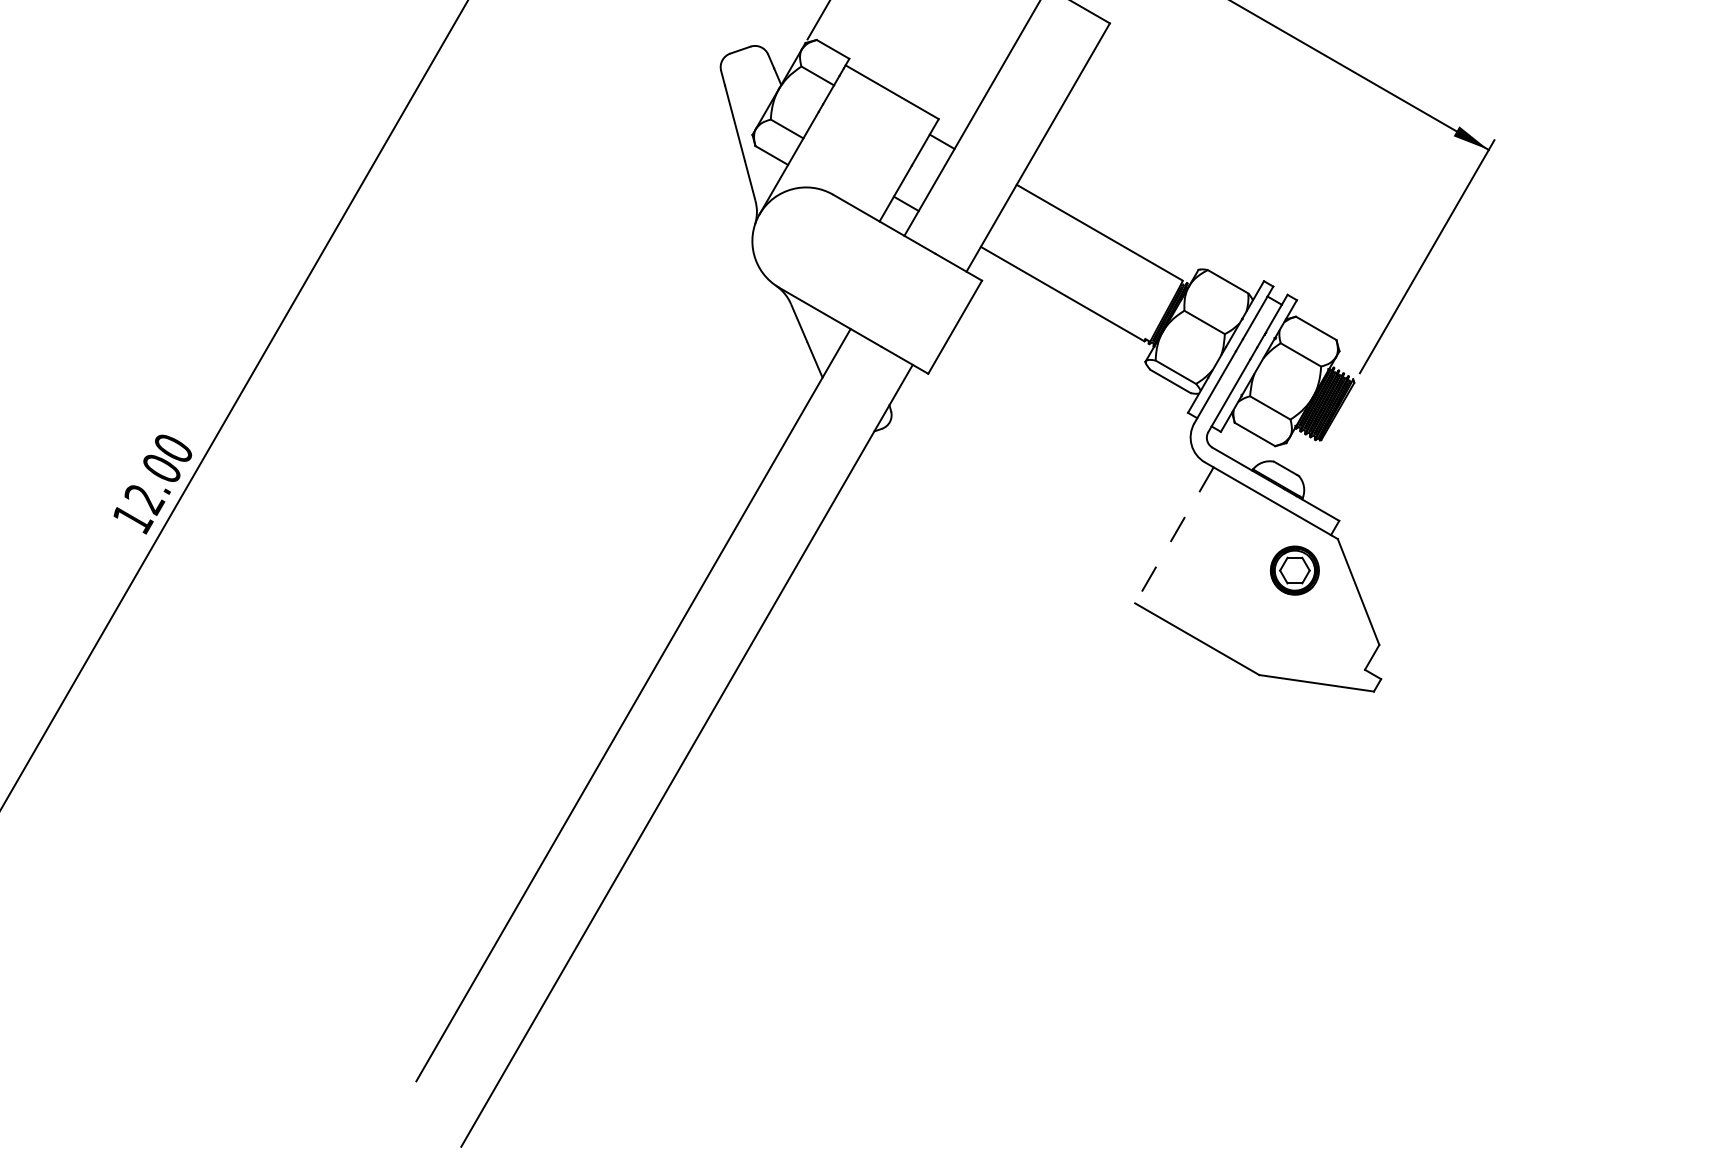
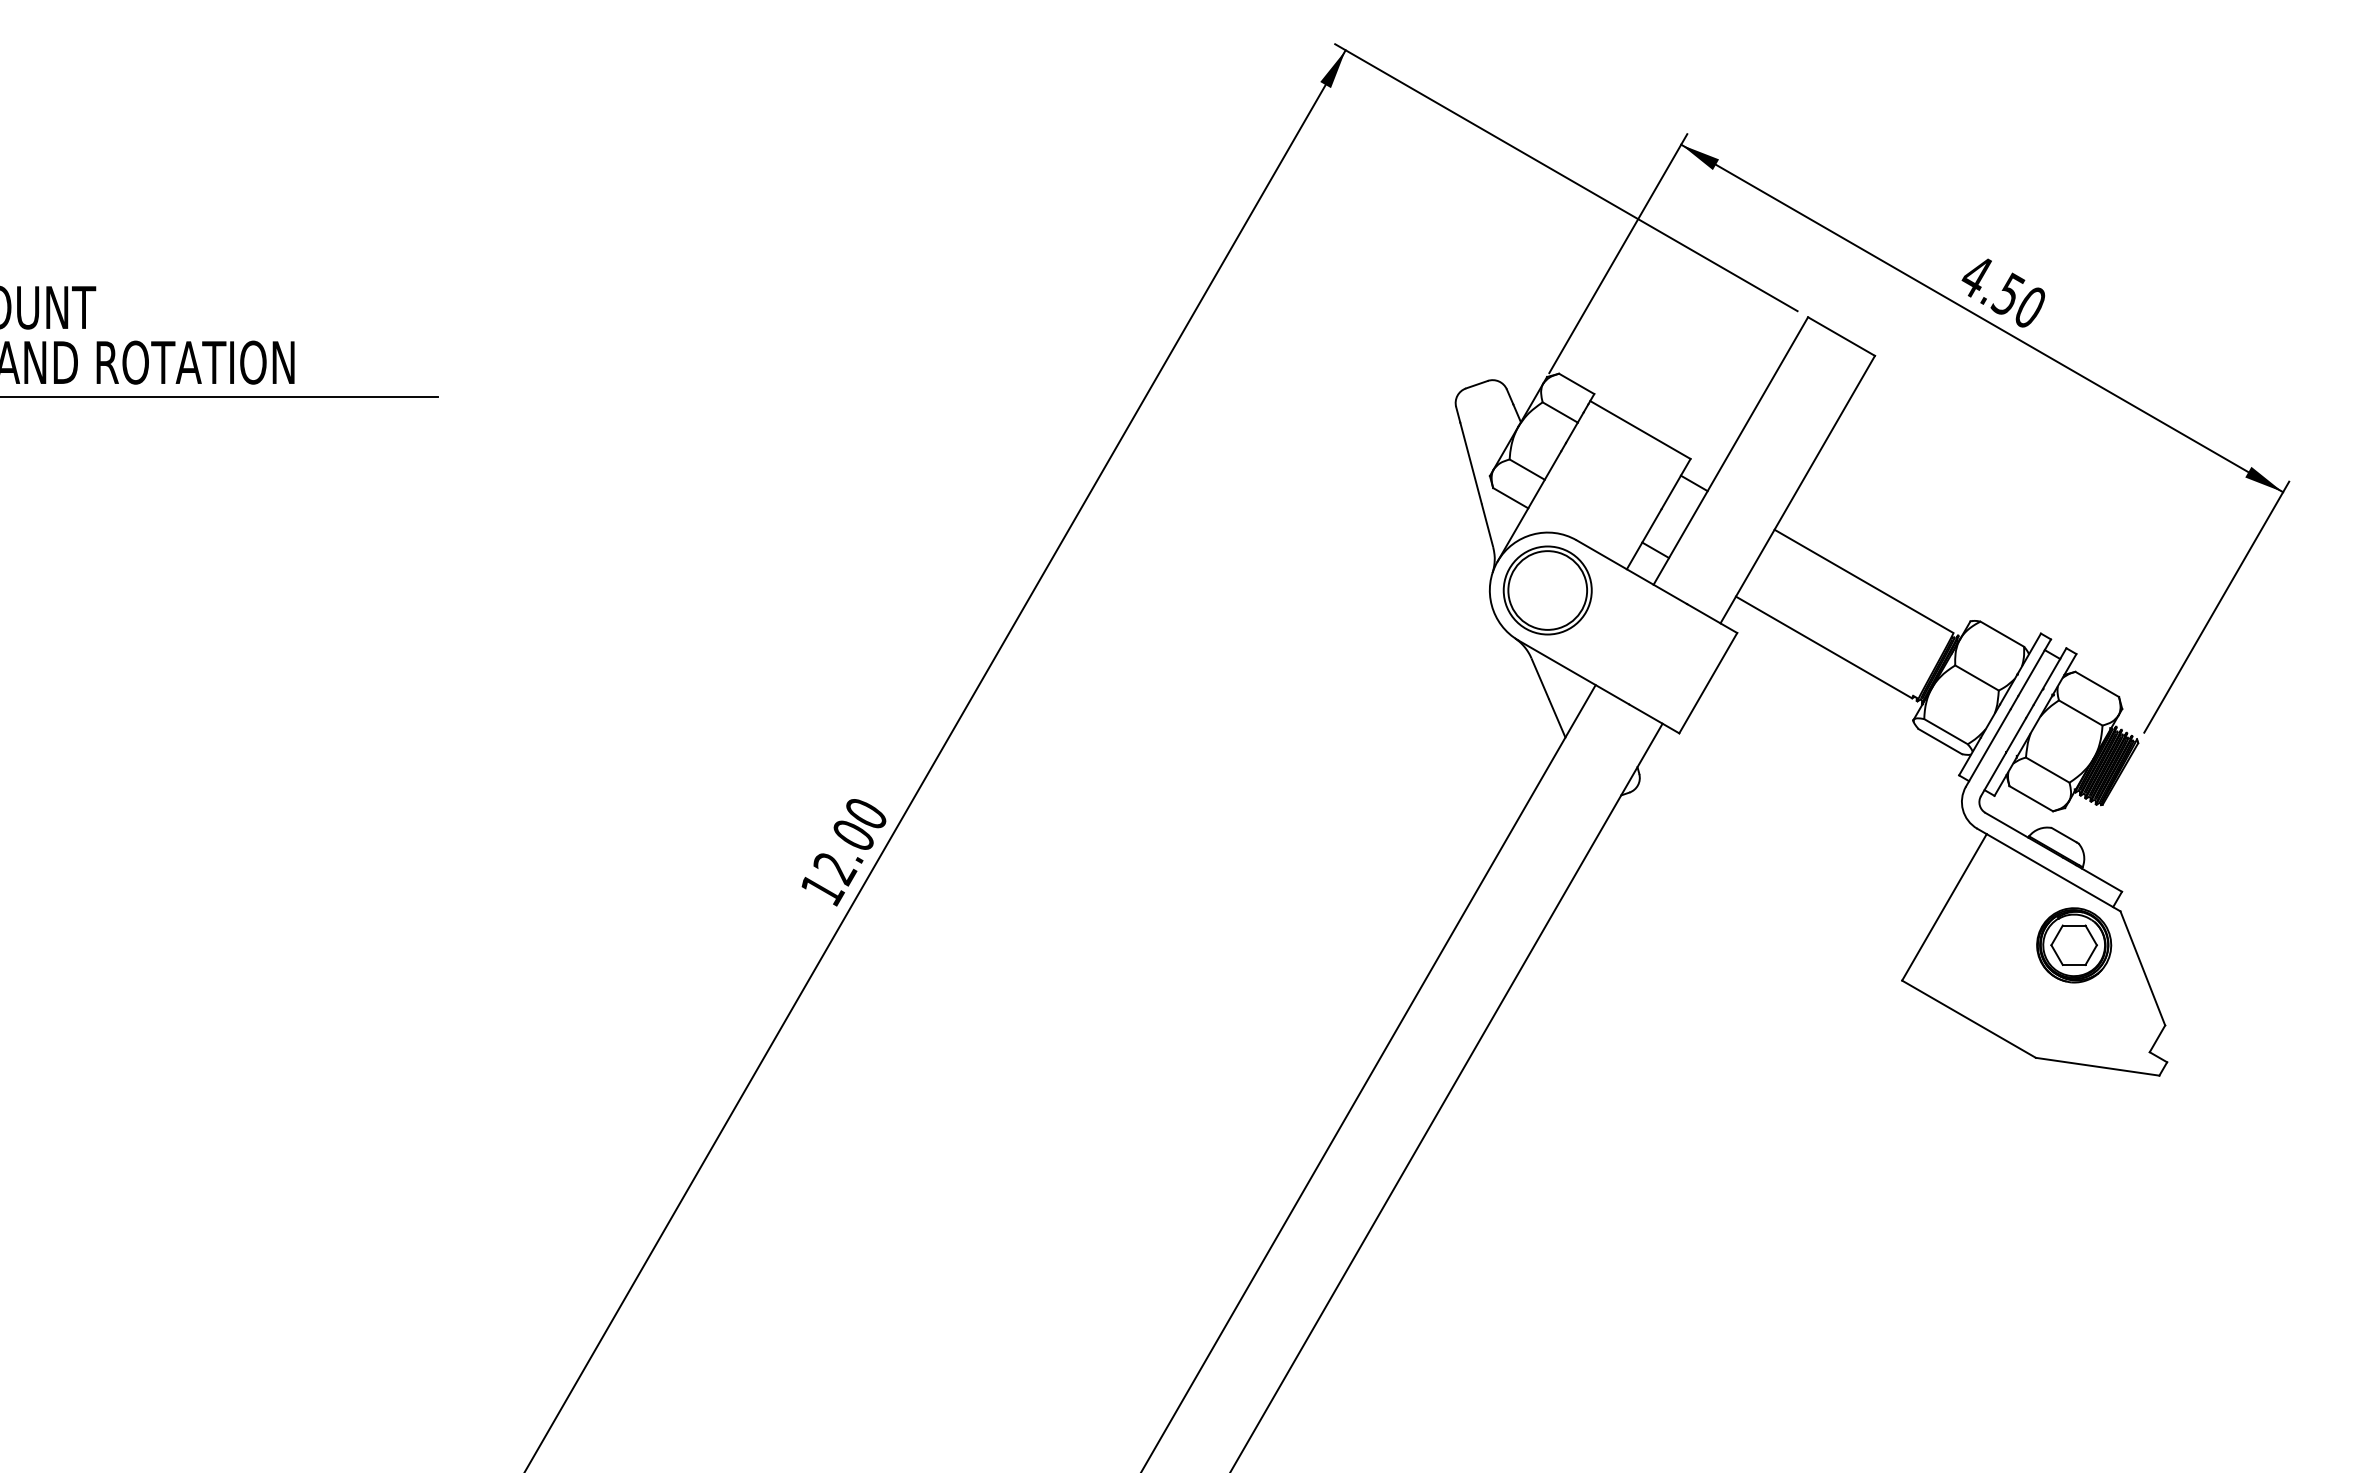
part: (805, 241) -> (1547, 590), added
line: (1174, 535) -> (1944, 907), dashed -> solid
part: (1295, 570) -> (2074, 945), size x1.43

